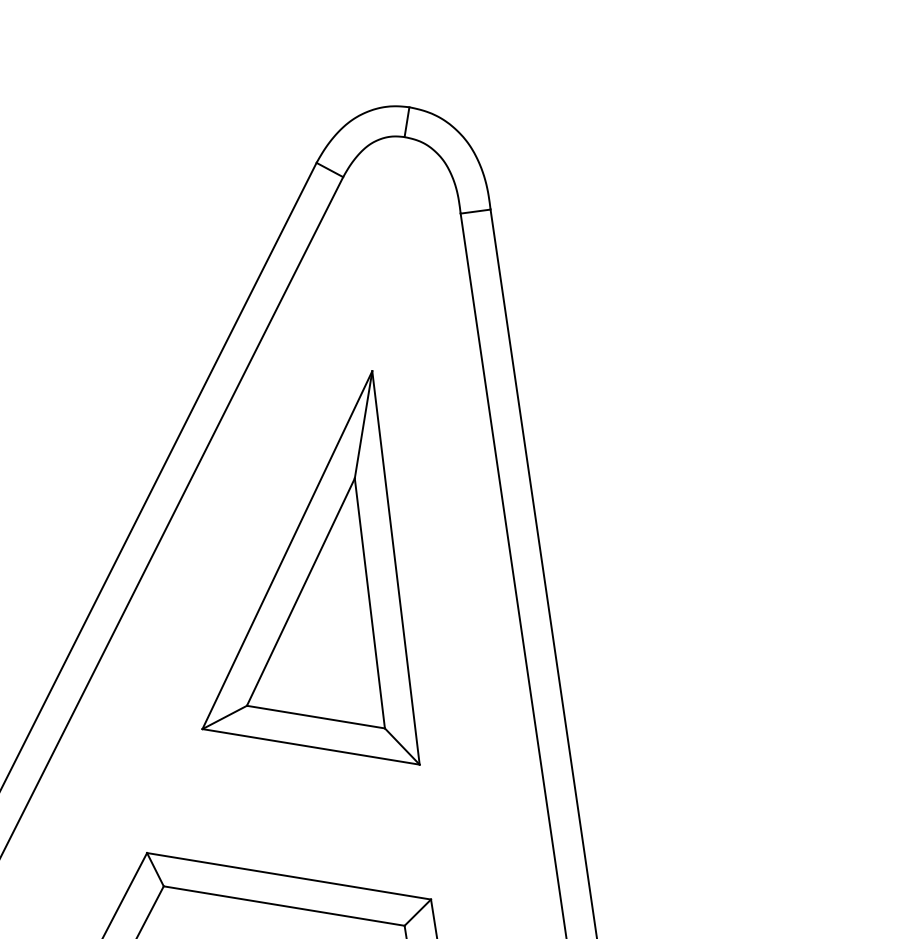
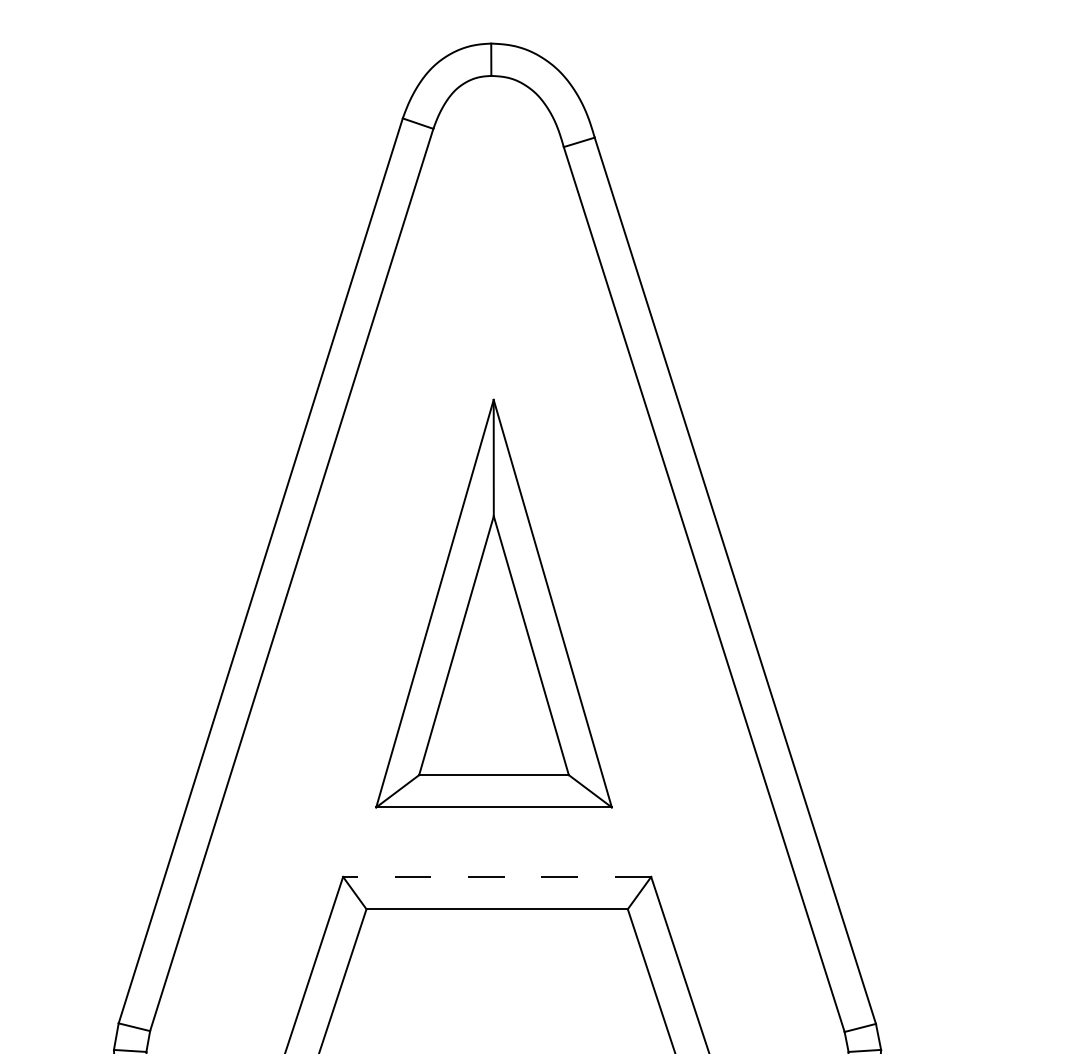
part: (341, 558) -> (493, 603), moved
line: (288, 875) -> (496, 876), solid -> dashed

